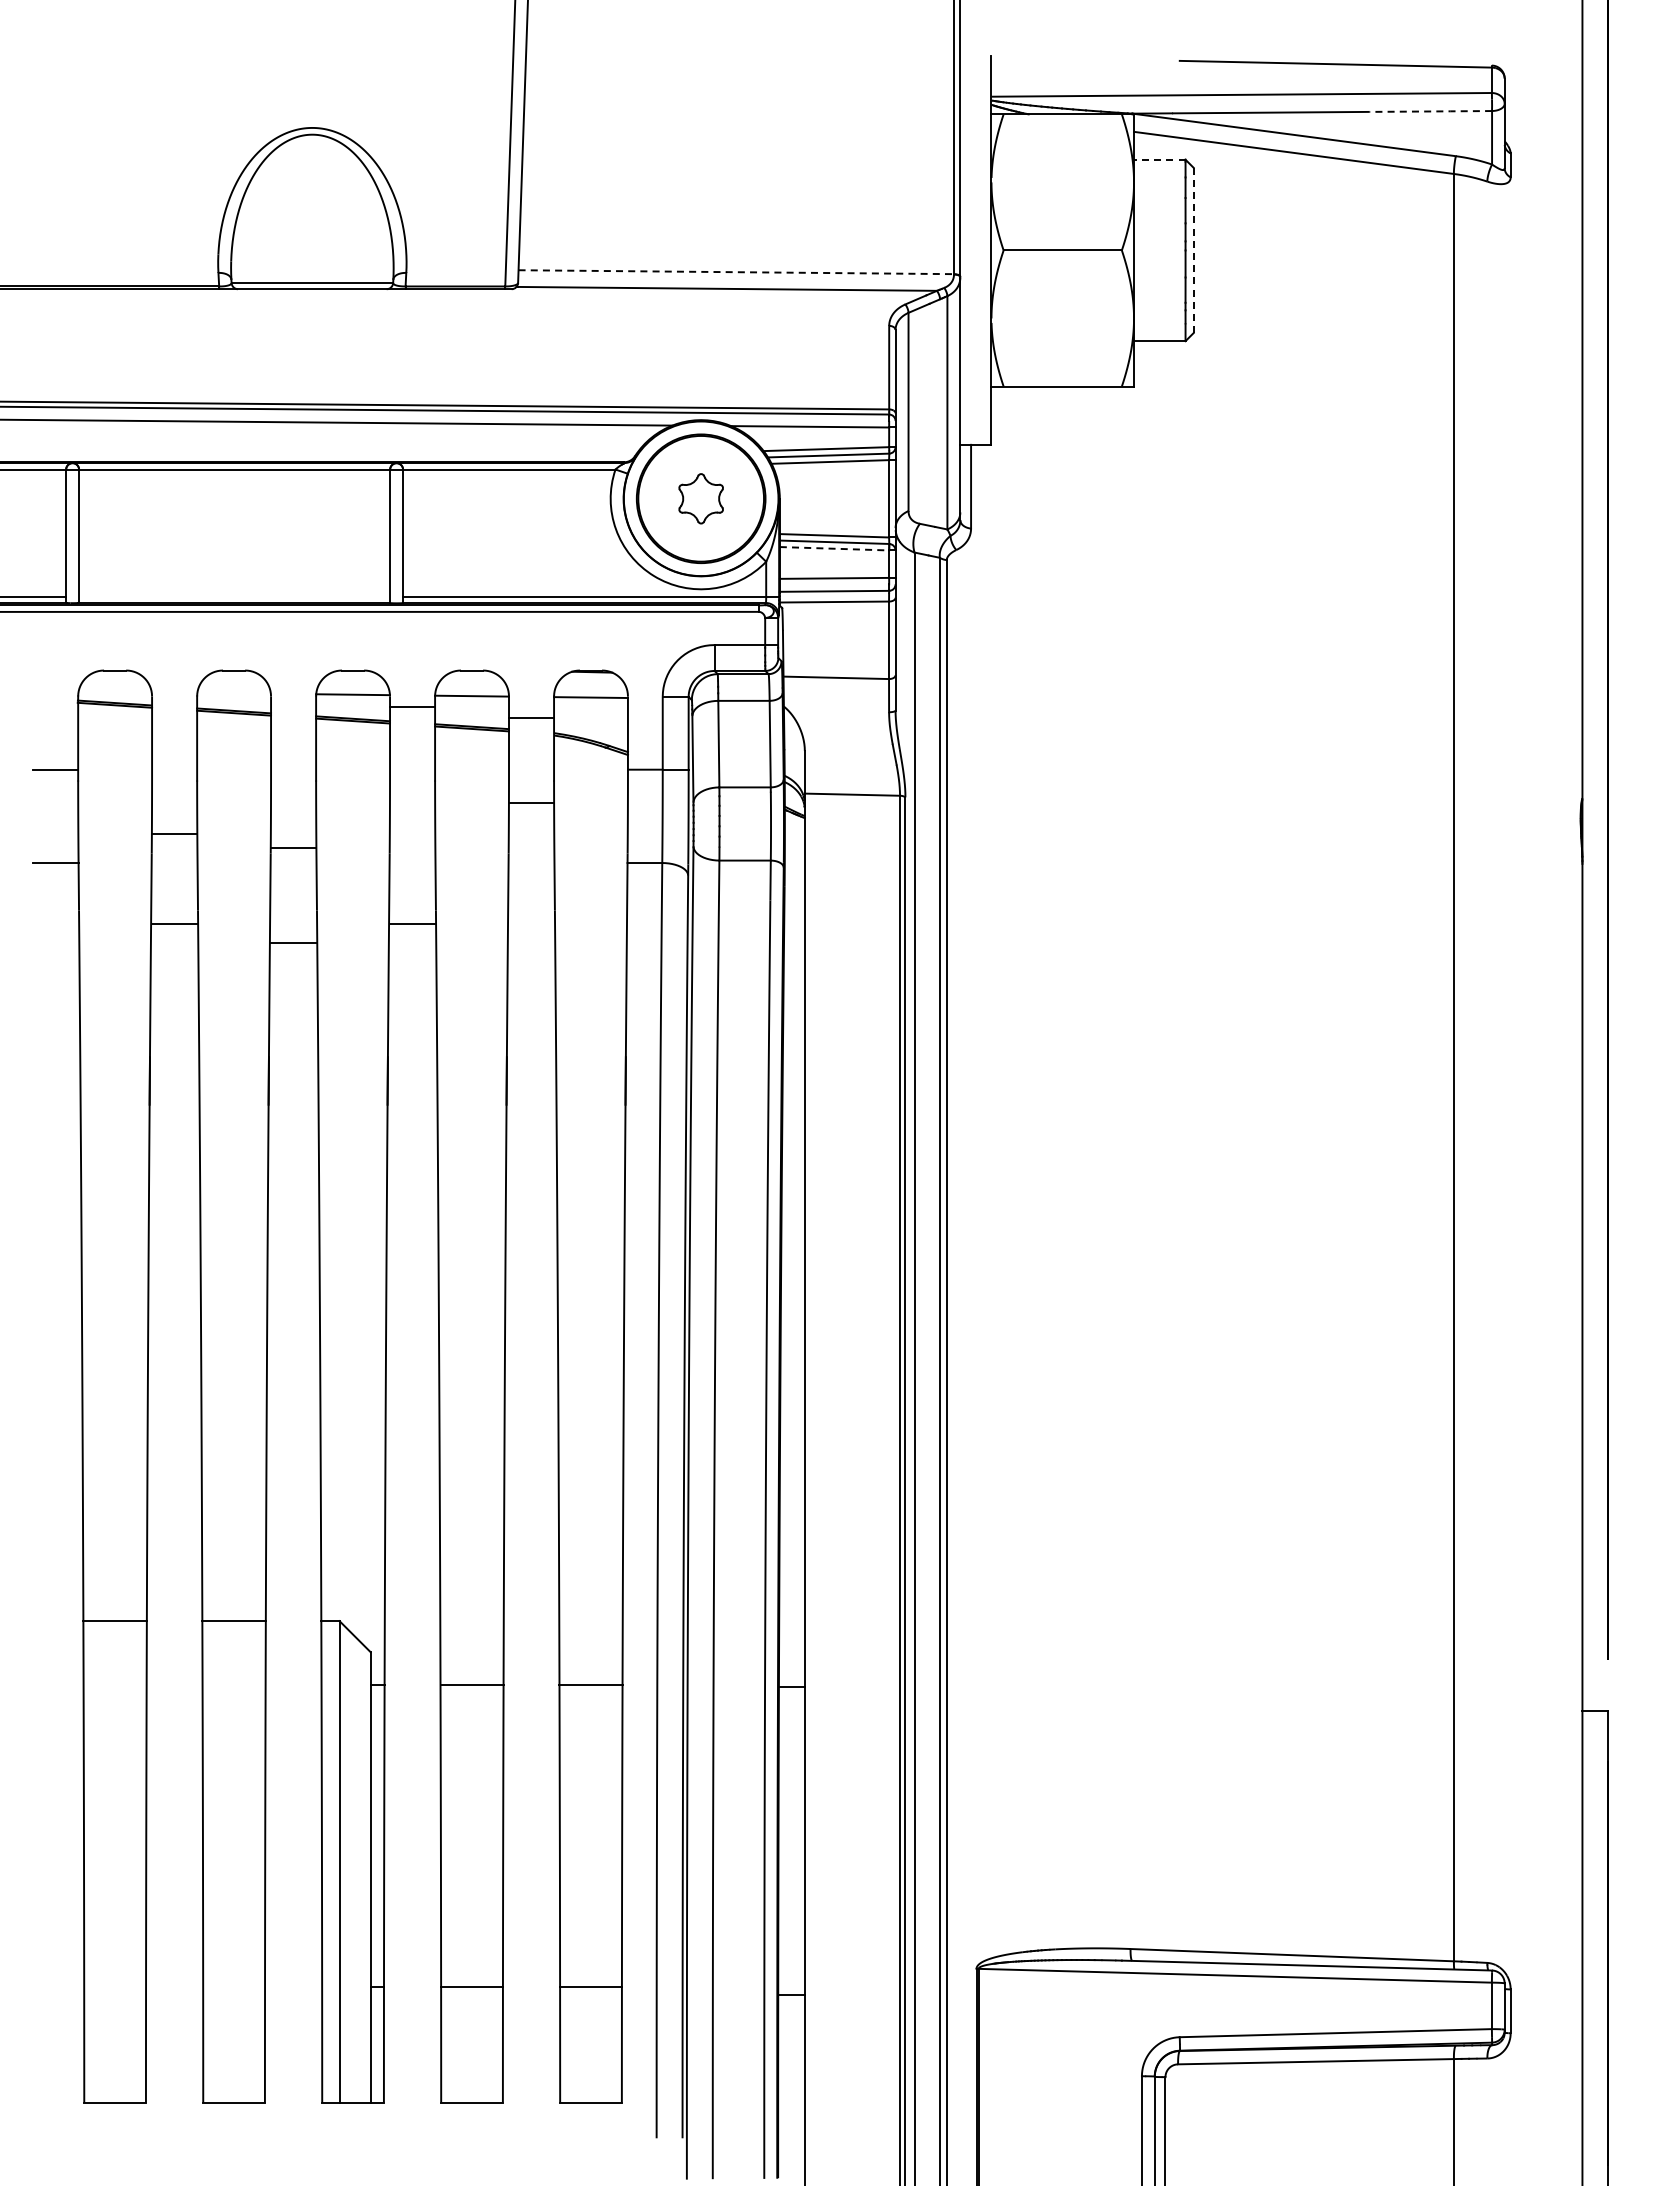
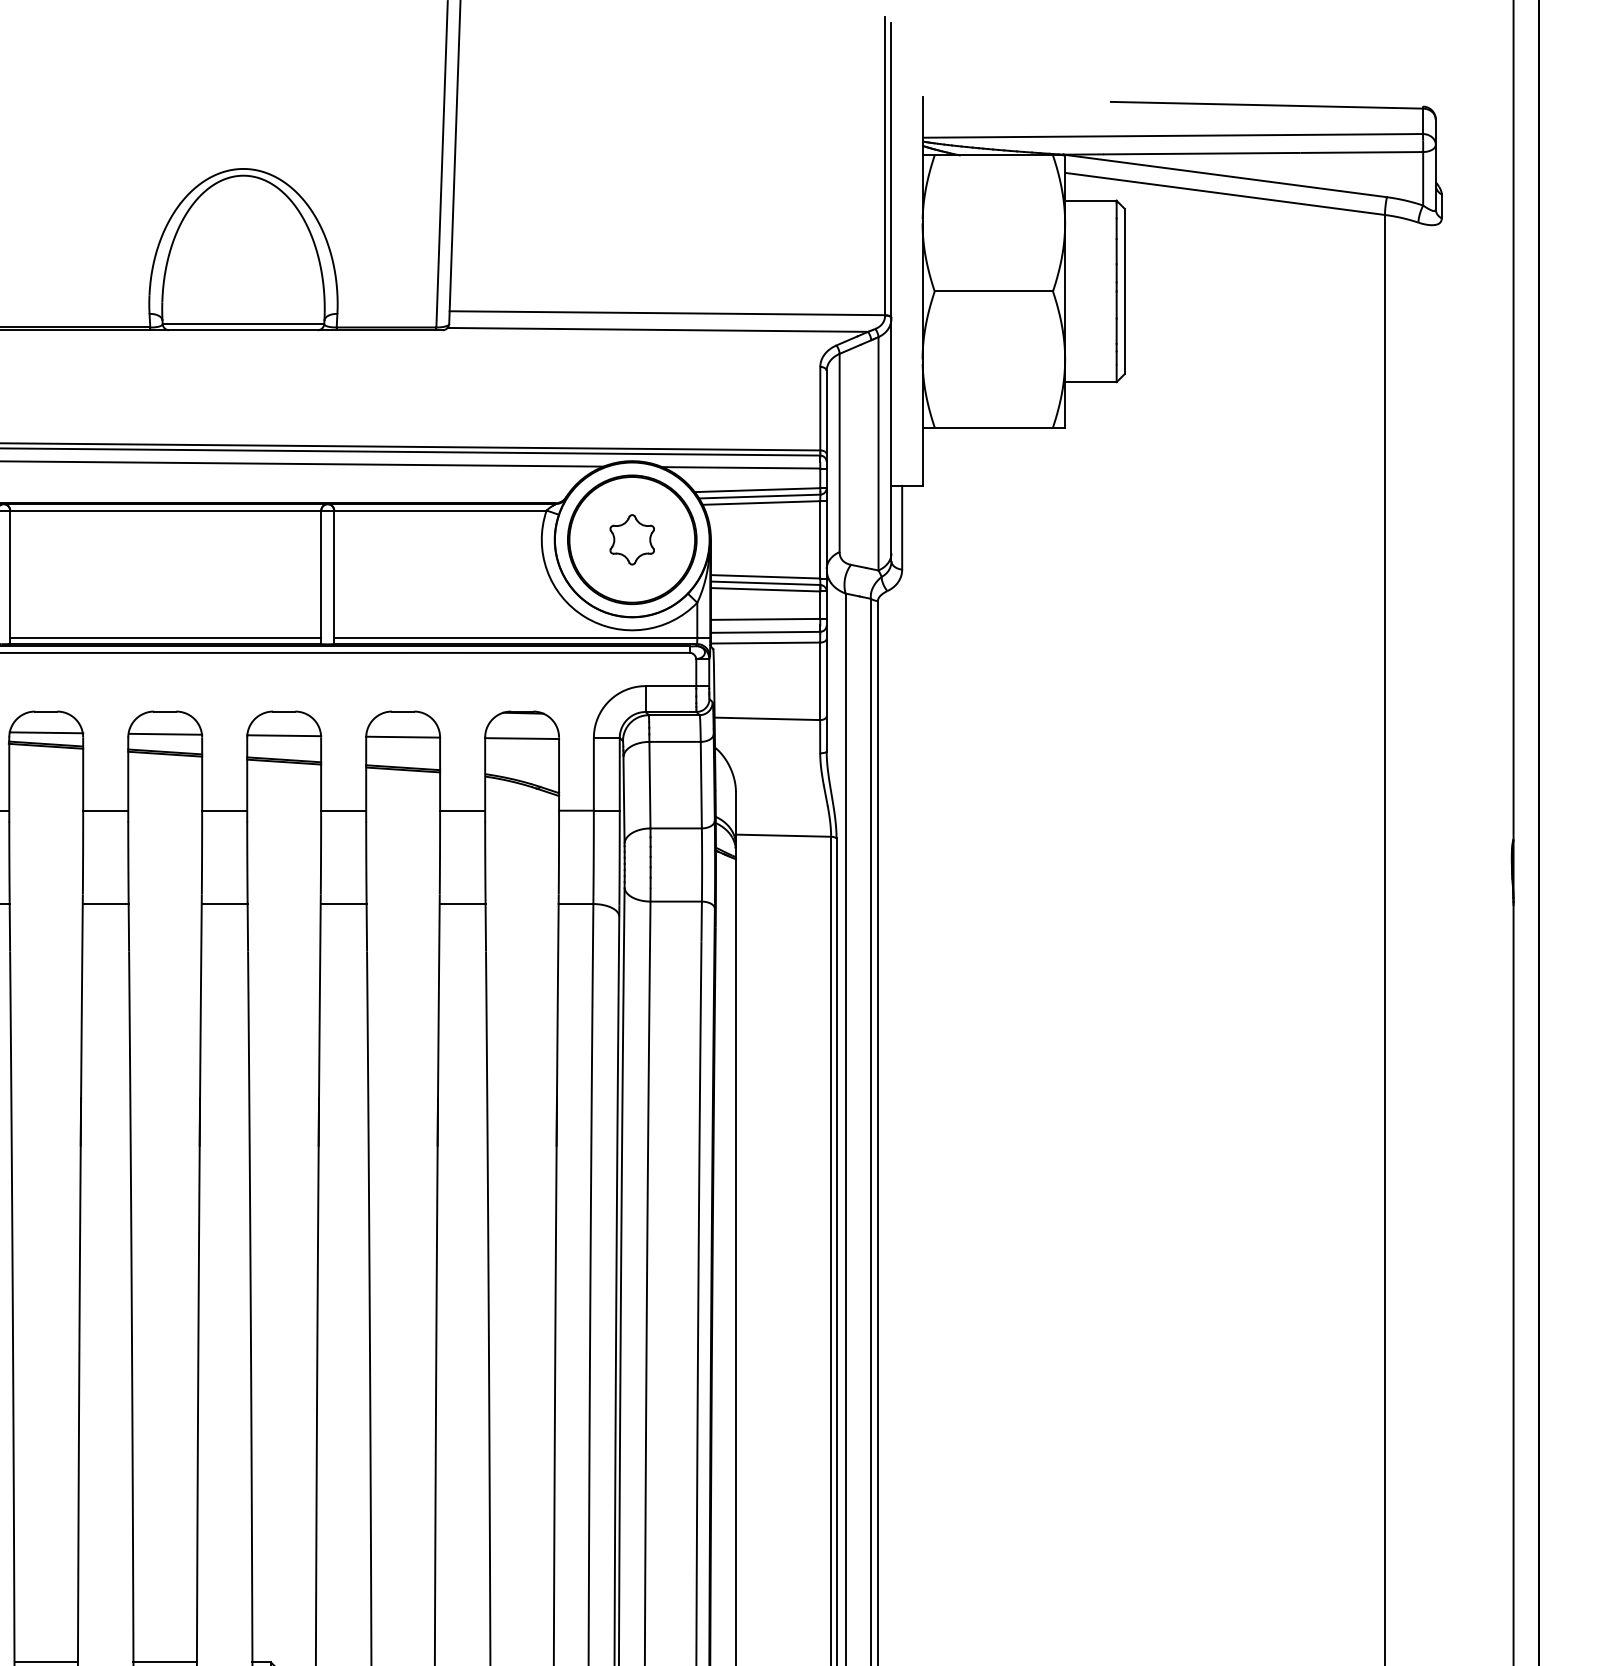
line: (1430, 111) -> (1361, 152), dashed -> solid
line: (1159, 159) -> (1090, 200), dashed -> solid
line: (1193, 250) -> (1124, 291), dashed -> solid
line: (736, 272) -> (667, 313), dashed -> solid
line: (834, 548) -> (765, 589), dashed -> solid
line: (234, 596) -> (165, 637), added
line: (115, 691) -> (46, 732), added
line: (234, 692) -> (165, 733), added
line: (412, 706) -> (343, 810), moved
line: (531, 717) -> (462, 810), moved
line: (531, 803) -> (462, 904), moved
line: (174, 833) -> (105, 810), moved
line: (293, 847) -> (224, 810), moved
line: (174, 924) -> (105, 904), moved
line: (412, 924) -> (343, 904), moved
line: (293, 943) -> (224, 904), moved

